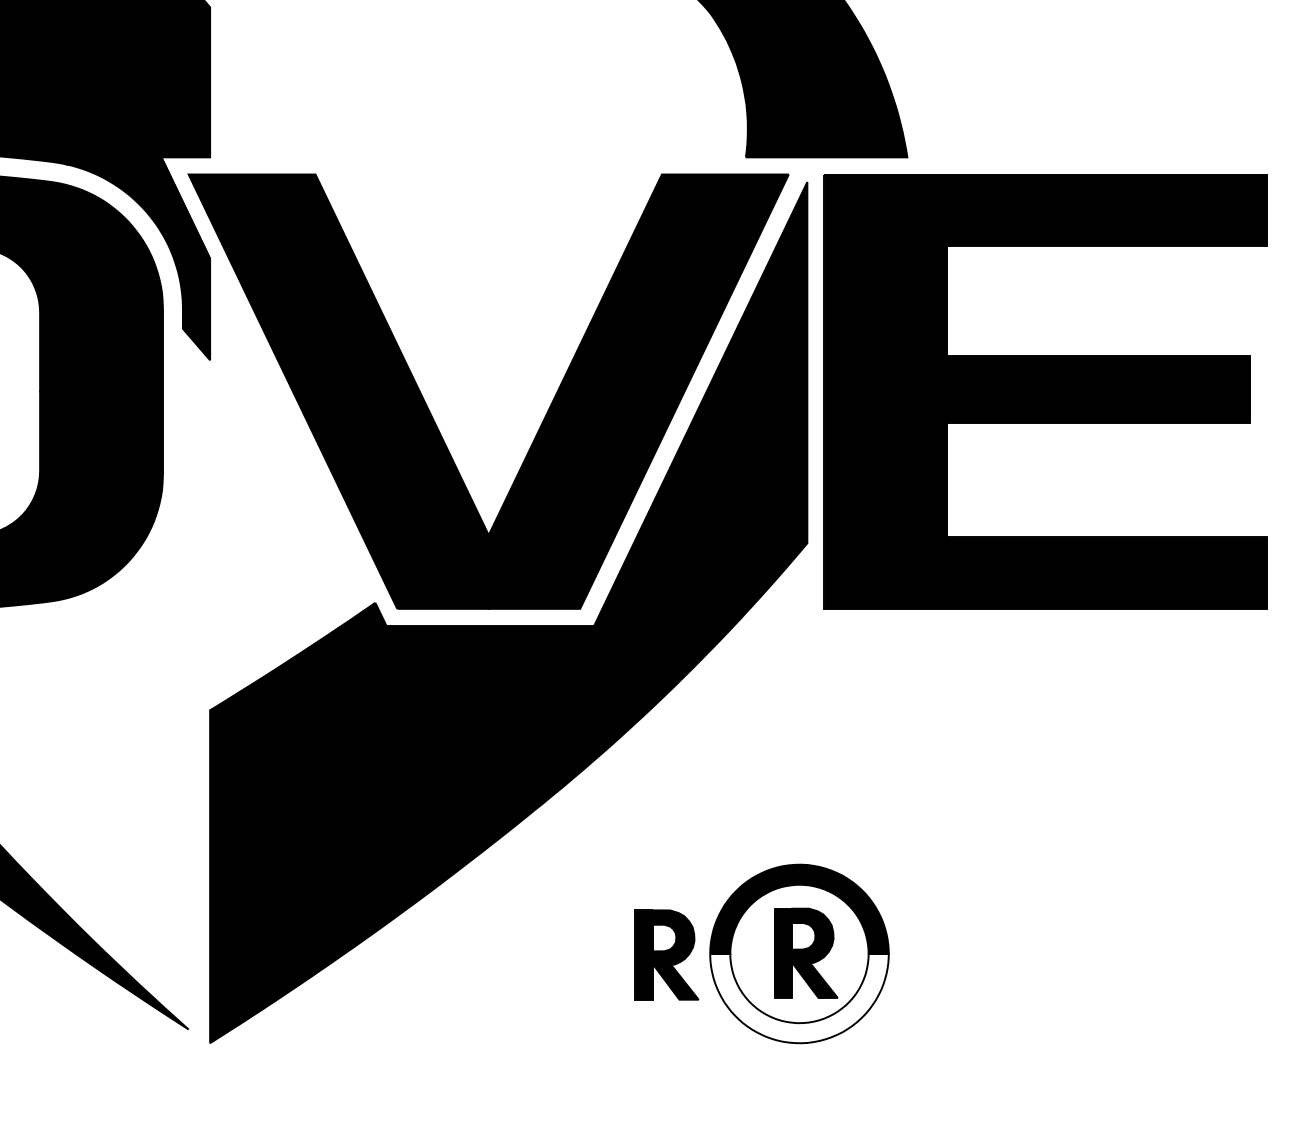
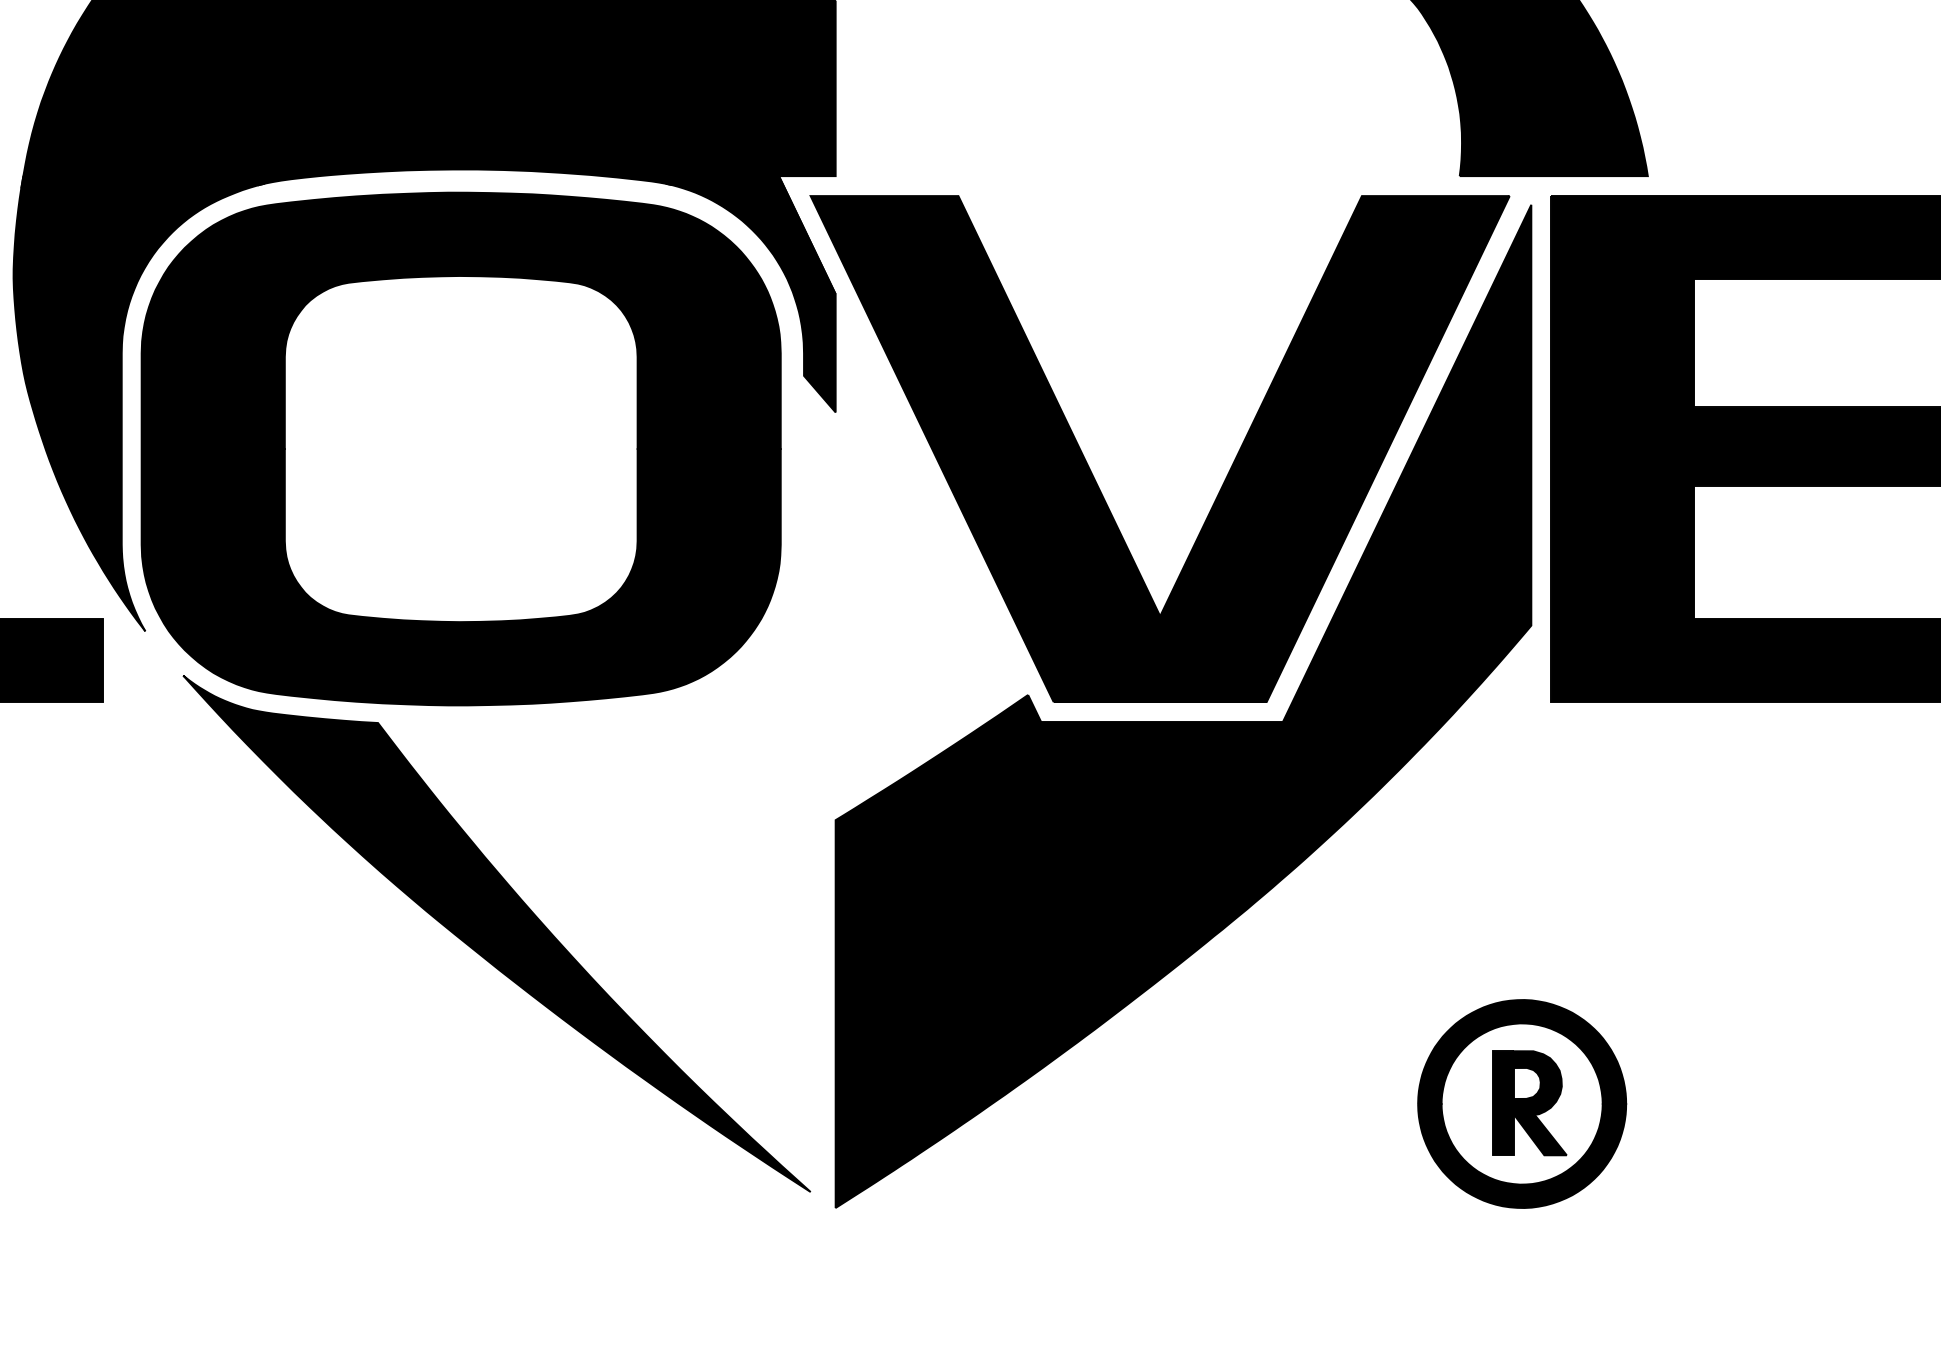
part: (666, 955) -> (1367, 1105), removed
fill: (799, 999) -> (1522, 1156), added

